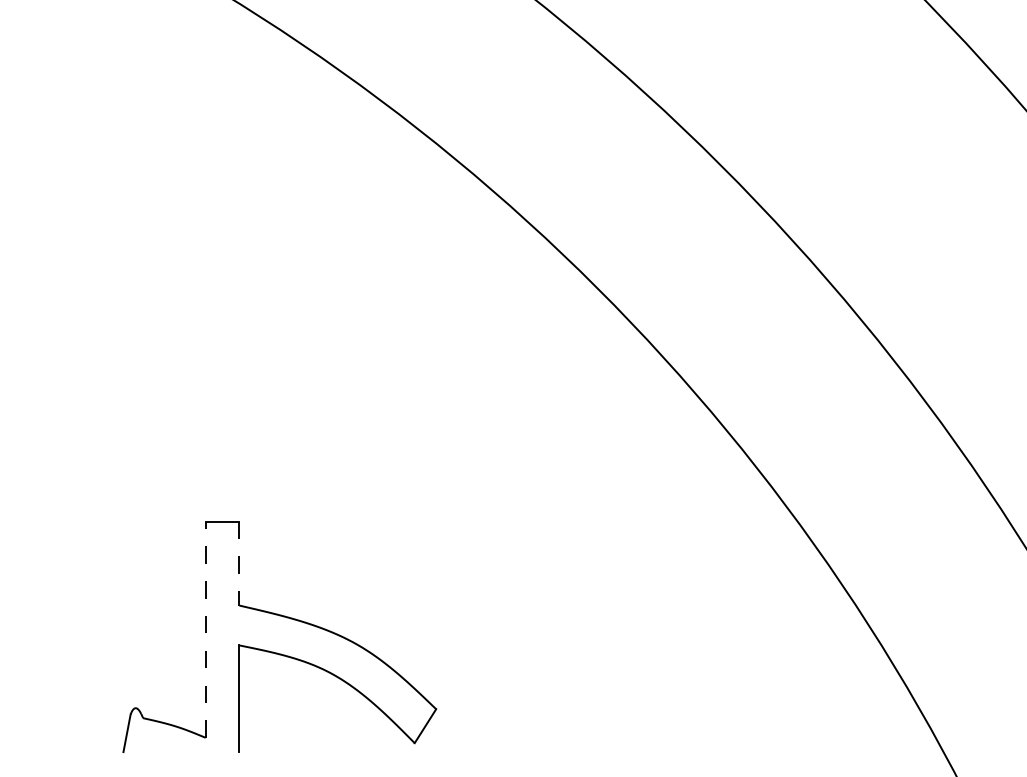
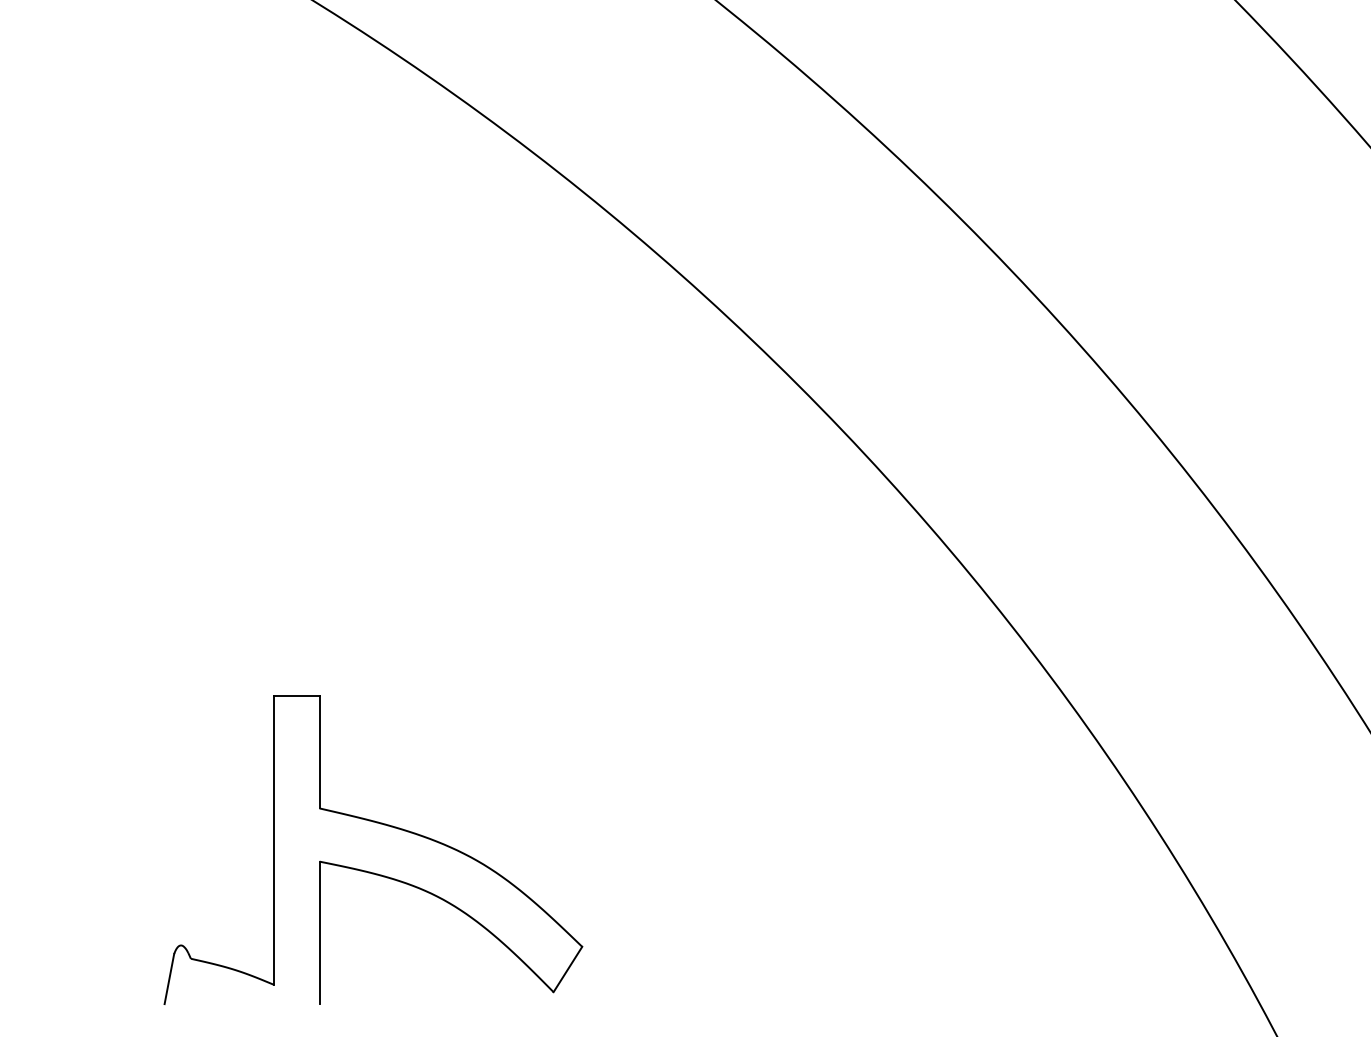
line: (239, 563) -> (319, 752), dashed -> solid
line: (205, 629) -> (274, 840), dashed -> solid

